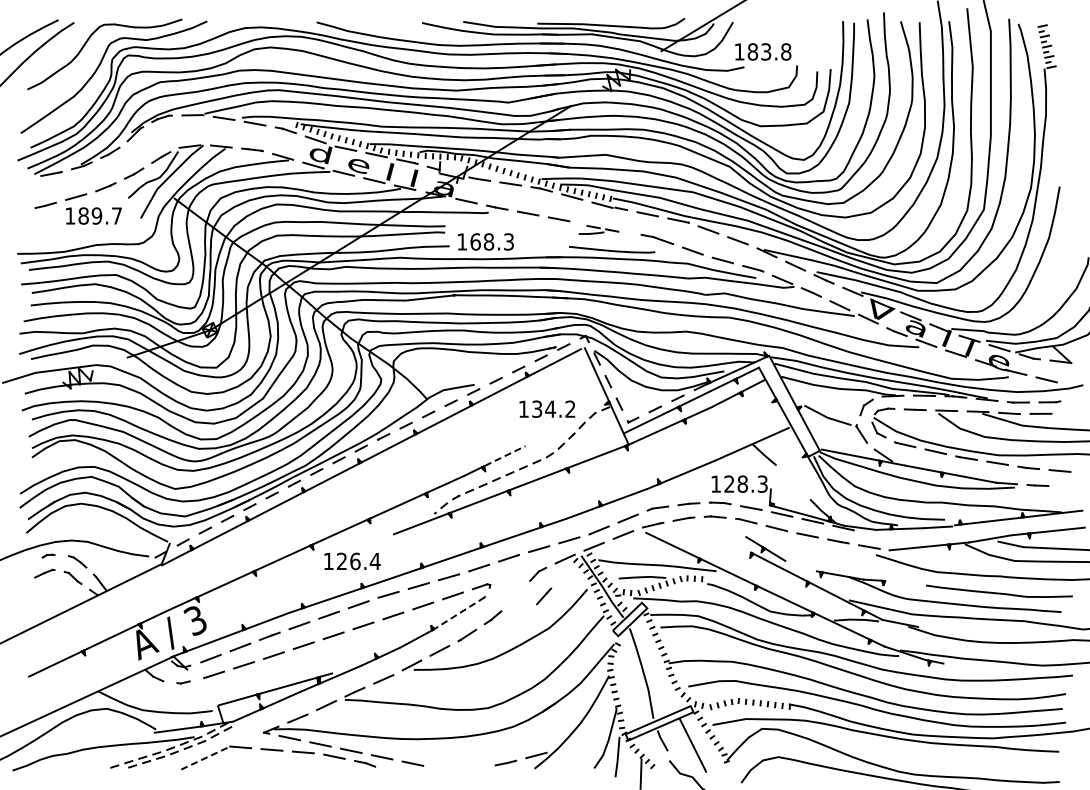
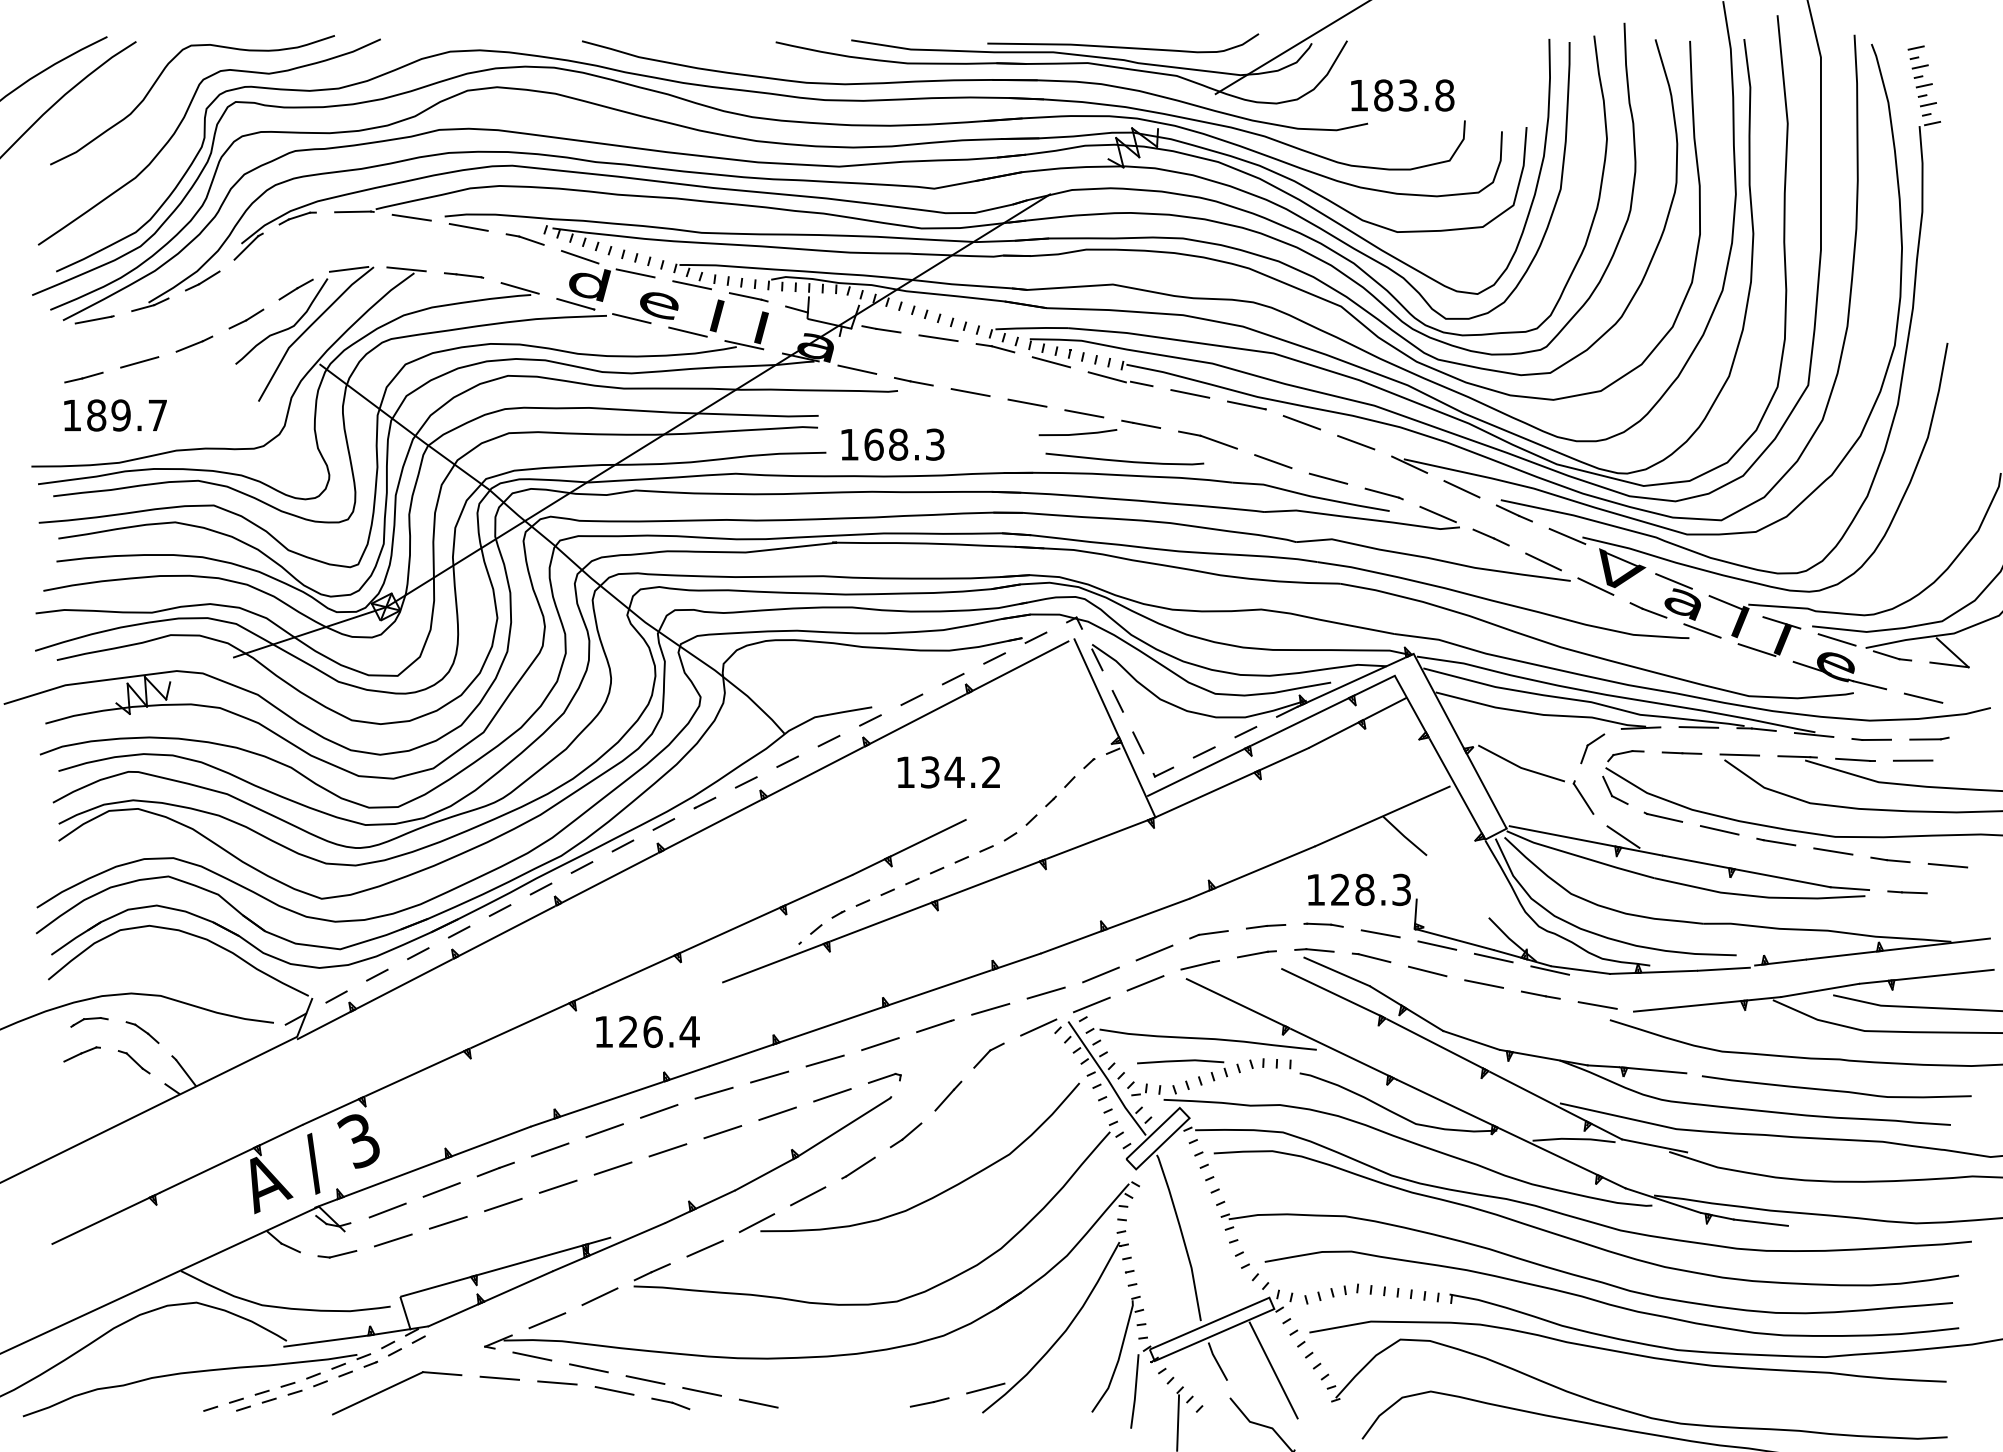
text: (93, 215) -> (114, 414), moved
part: (598, 229) -> (1099, 421), size x1.67
text: (547, 408) -> (949, 771), moved
line: (505, 455) -> (928, 837), dashed -> solid
line: (727, 528) -> (1336, 971), added
line: (724, 539) -> (1331, 991), added
part: (48, 555) -> (88, 1020), size x1.67
line: (800, 565) -> (1471, 1039), added
line: (901, 582) -> (1656, 1070), added
line: (544, 596) -> (949, 1096), moved
line: (457, 614) -> (840, 1129), dashed -> solid
line: (957, 664) -> (1759, 1221), added
part: (183, 682) -> (337, 1254), size x1.67
line: (205, 758) -> (377, 1394), dashed -> solid

